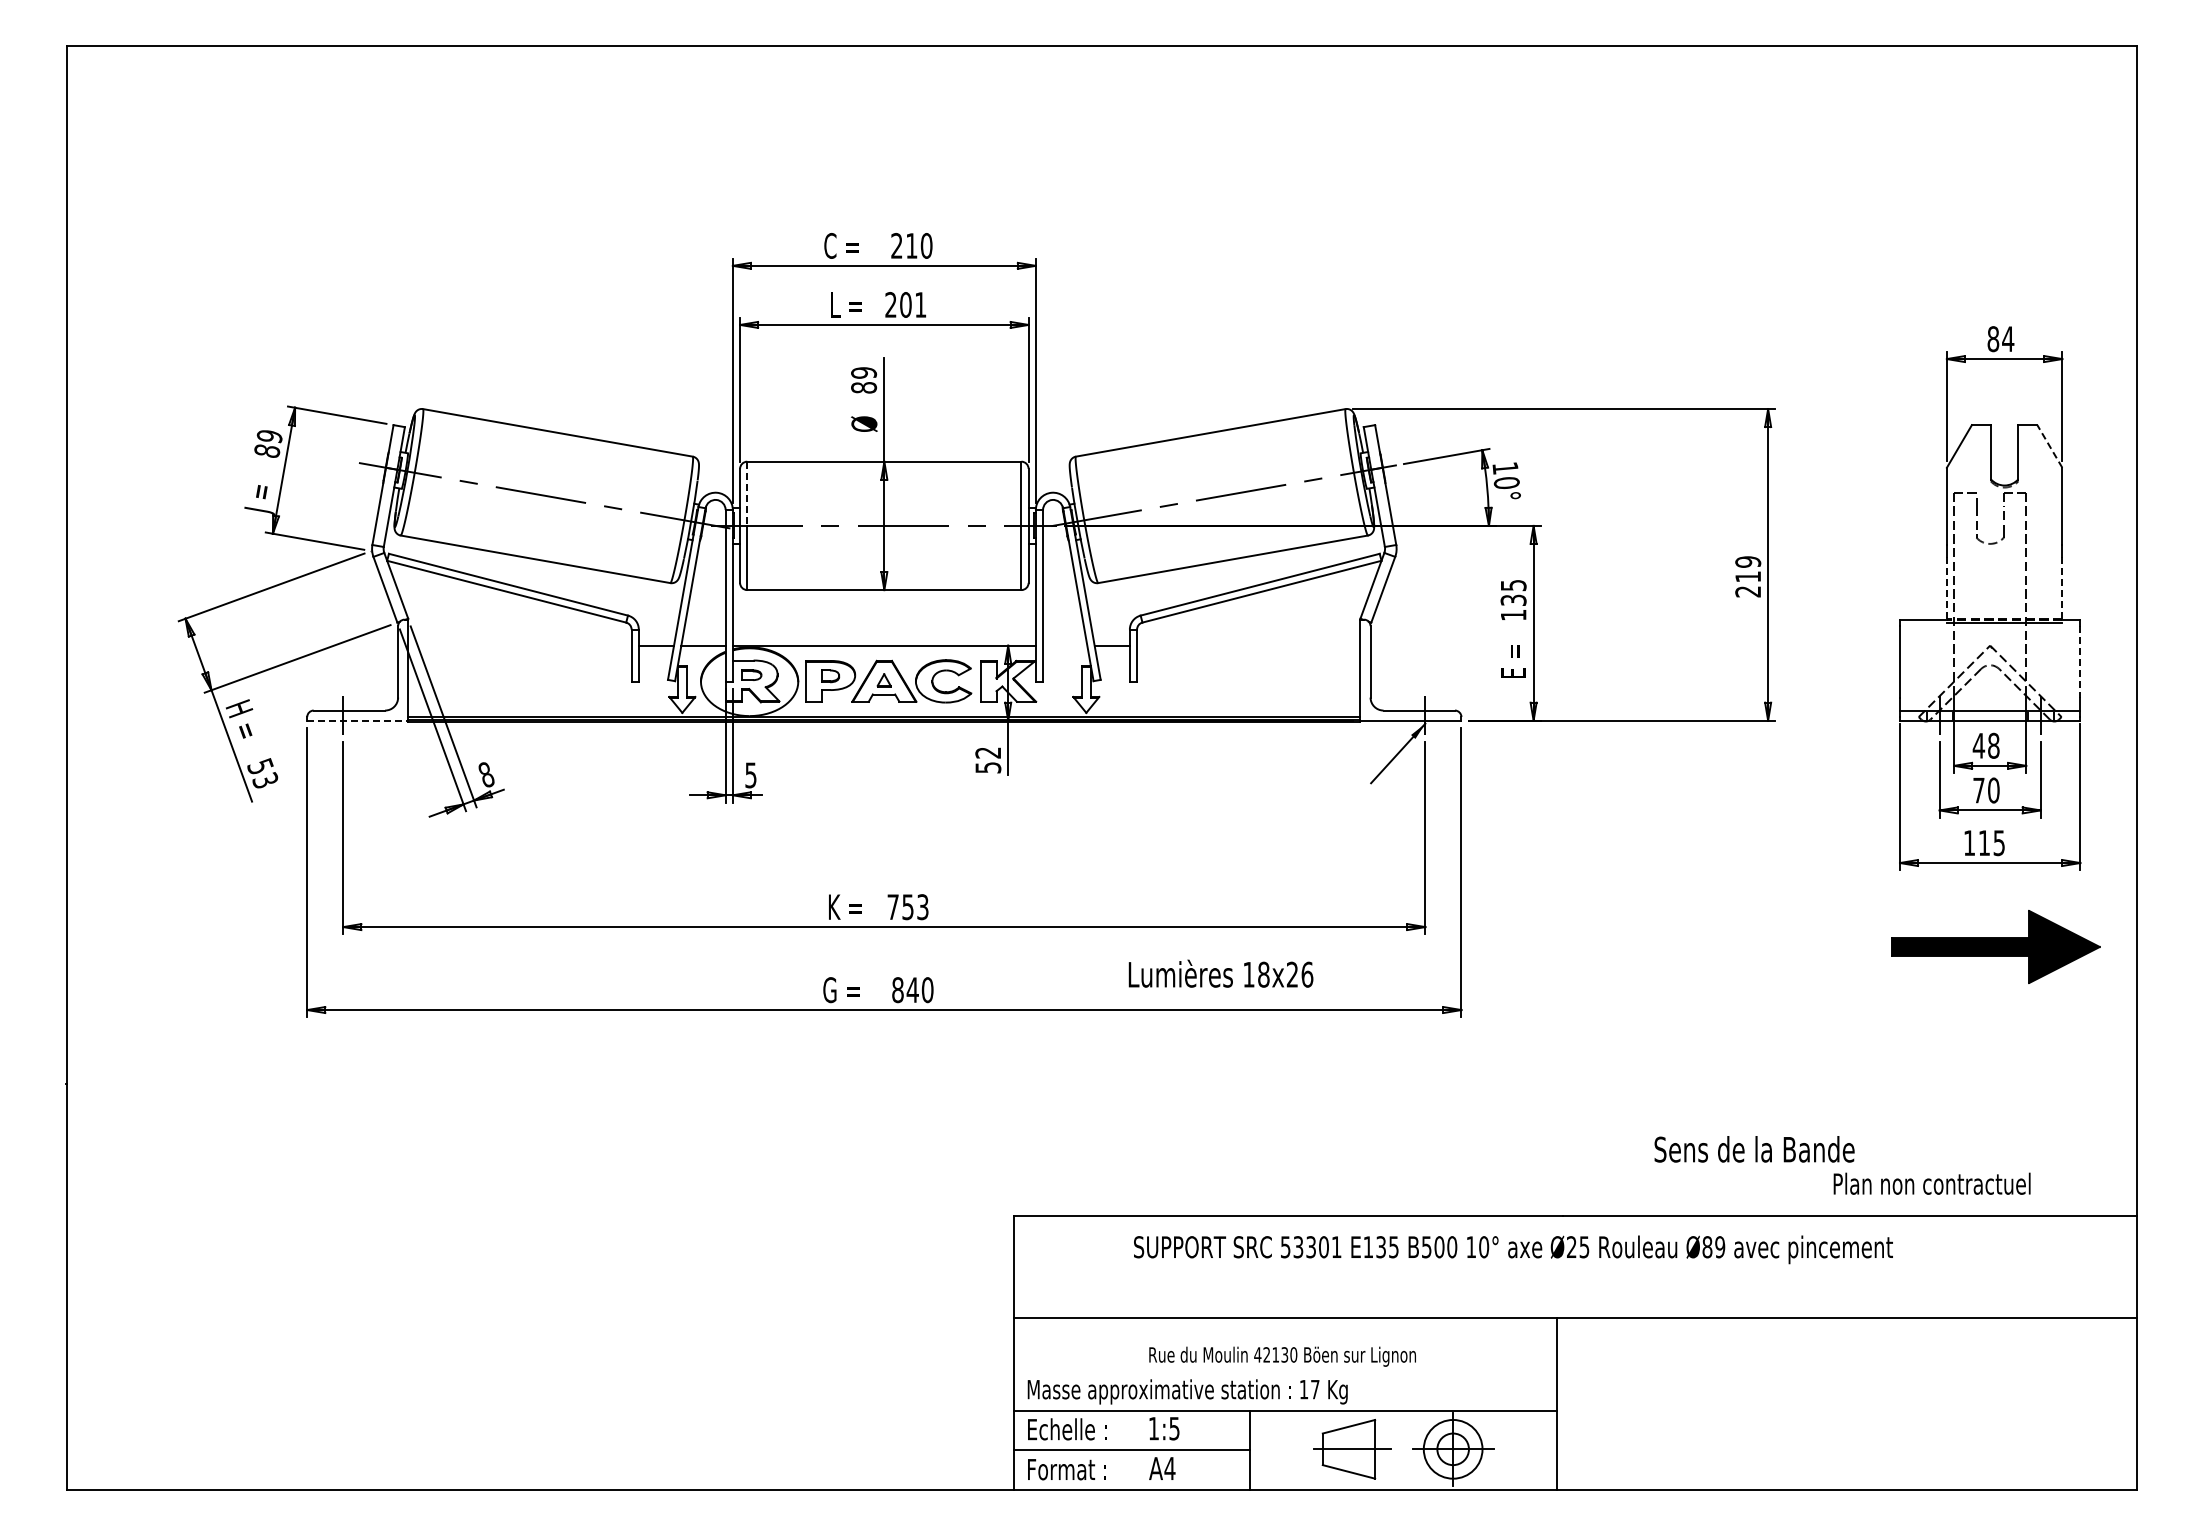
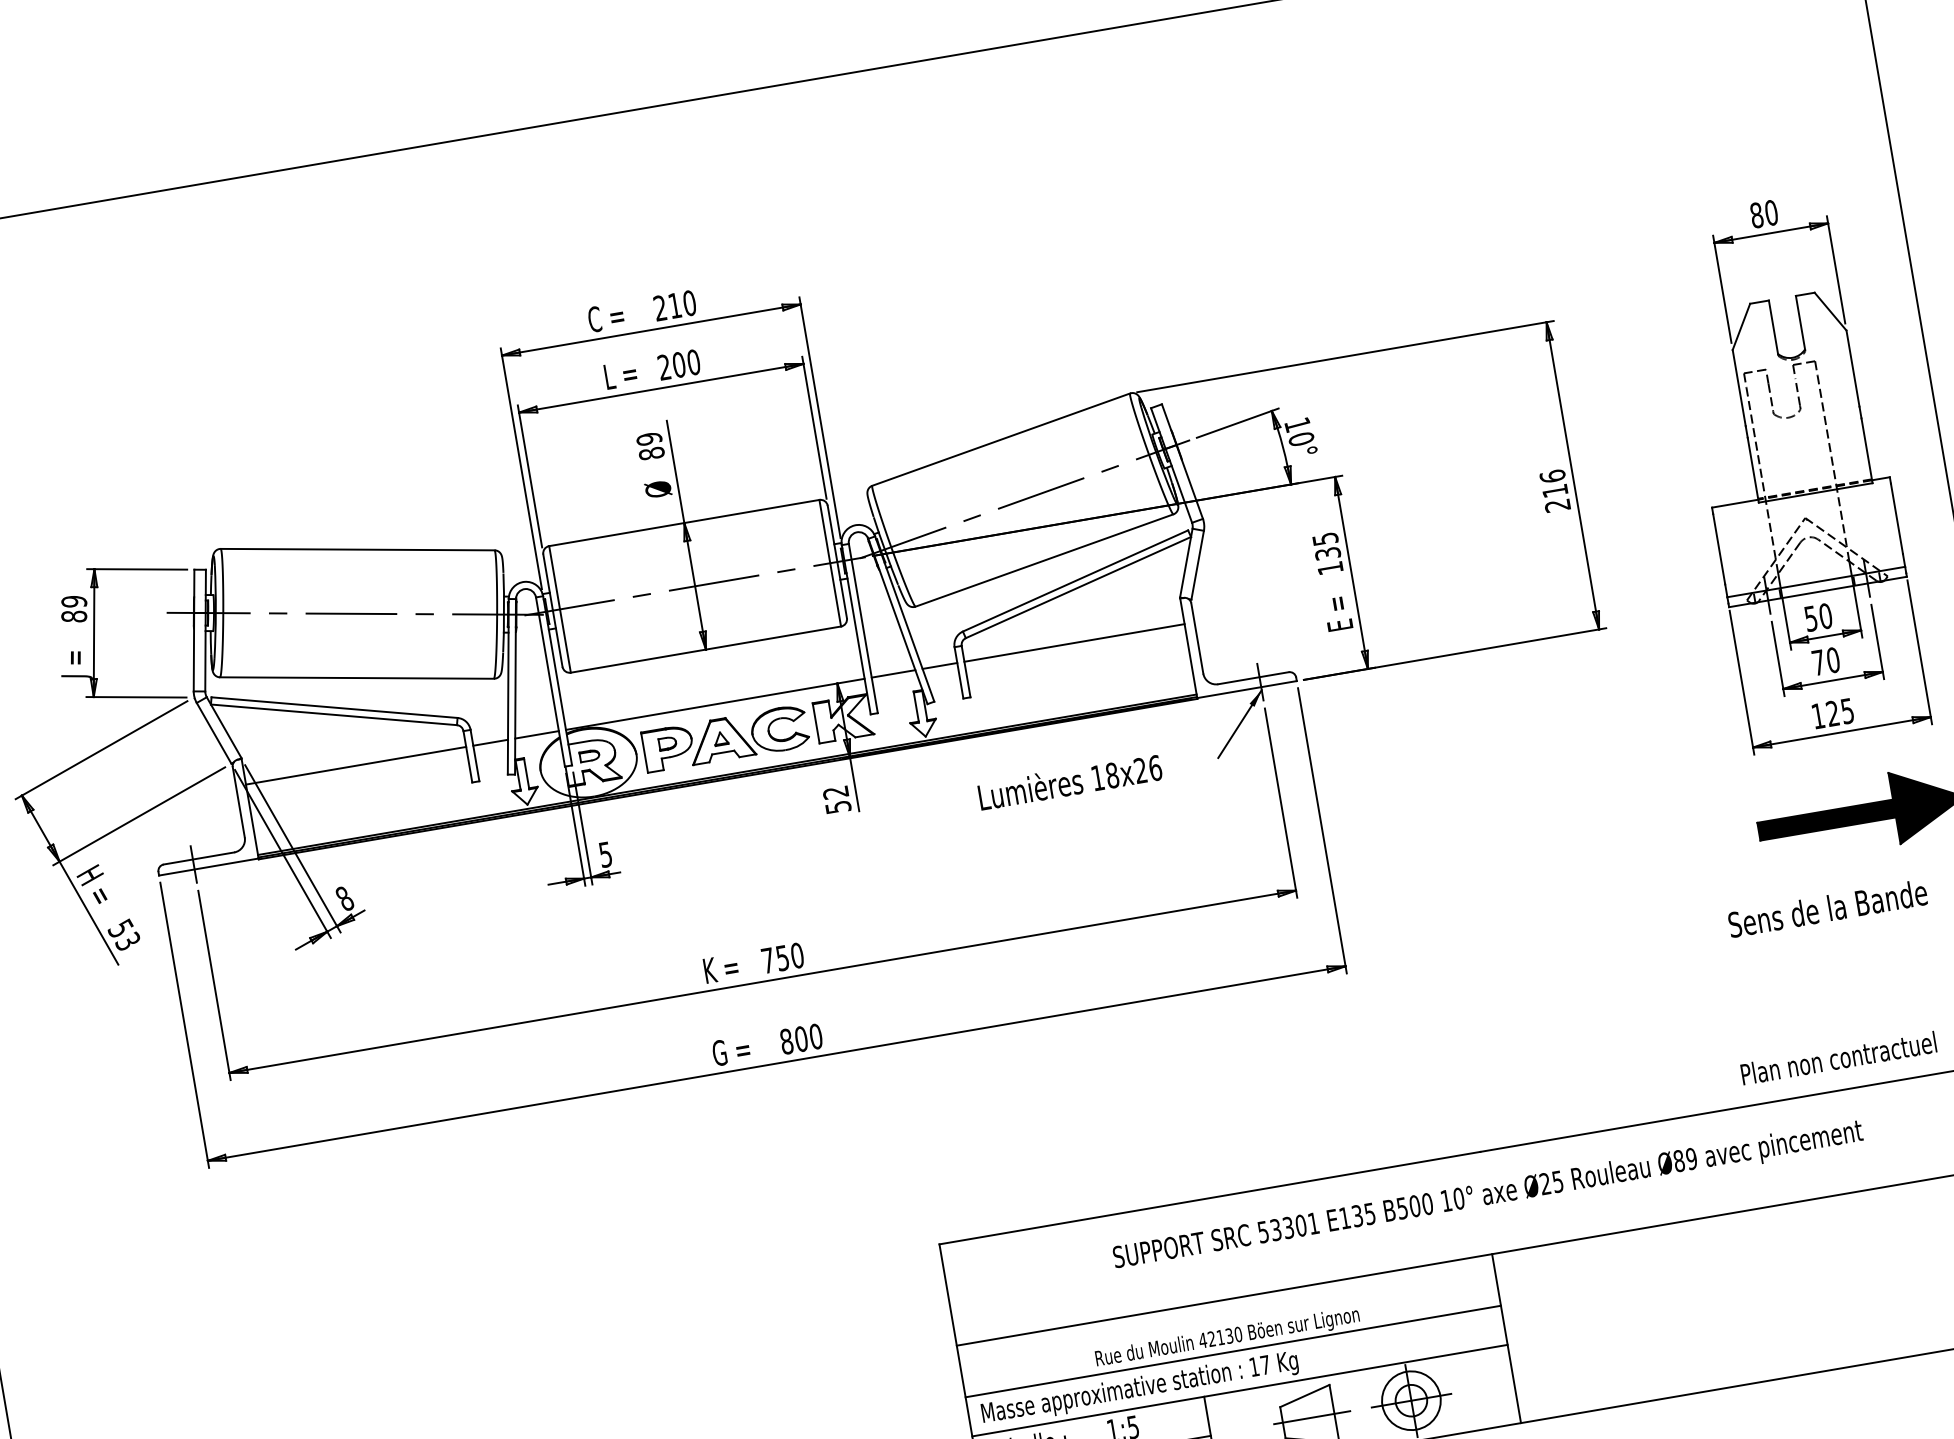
text: (920, 304) -> (693, 362), 201 -> 200
text: (2008, 339) -> (1771, 213), 84 -> 80
line: (2049, 446) -> (1830, 311), dashed -> solid
line: (747, 494) -> (554, 578), dashed -> solid
text: (1748, 561) -> (1552, 475), 219 -> 216
line: (1946, 589) -> (1752, 470), dashed -> solid
line: (2062, 589) -> (1867, 450), dashed -> solid
line: (519, 645) -> (355, 765), added
line: (1065, 645) -> (893, 673), added
line: (1248, 645) -> (1074, 642), added
line: (2080, 661) -> (1897, 518), dashed -> solid
line: (358, 720) -> (209, 866), dashed -> solid
text: (1985, 745) -> (1817, 617), 48 -> 50
text: (1983, 842) -> (1831, 713), 115 -> 125
text: (922, 907) -> (797, 956), 753 -> 750
text: (1220, 973) -> (1069, 781), moved
text: (912, 990) -> (801, 1039), 840 -> 800
text: (1754, 1149) -> (1827, 908), moved
text: (1513, 1249) -> (1488, 1196), moved
line: (1285, 1370) -> (1232, 1351), added

